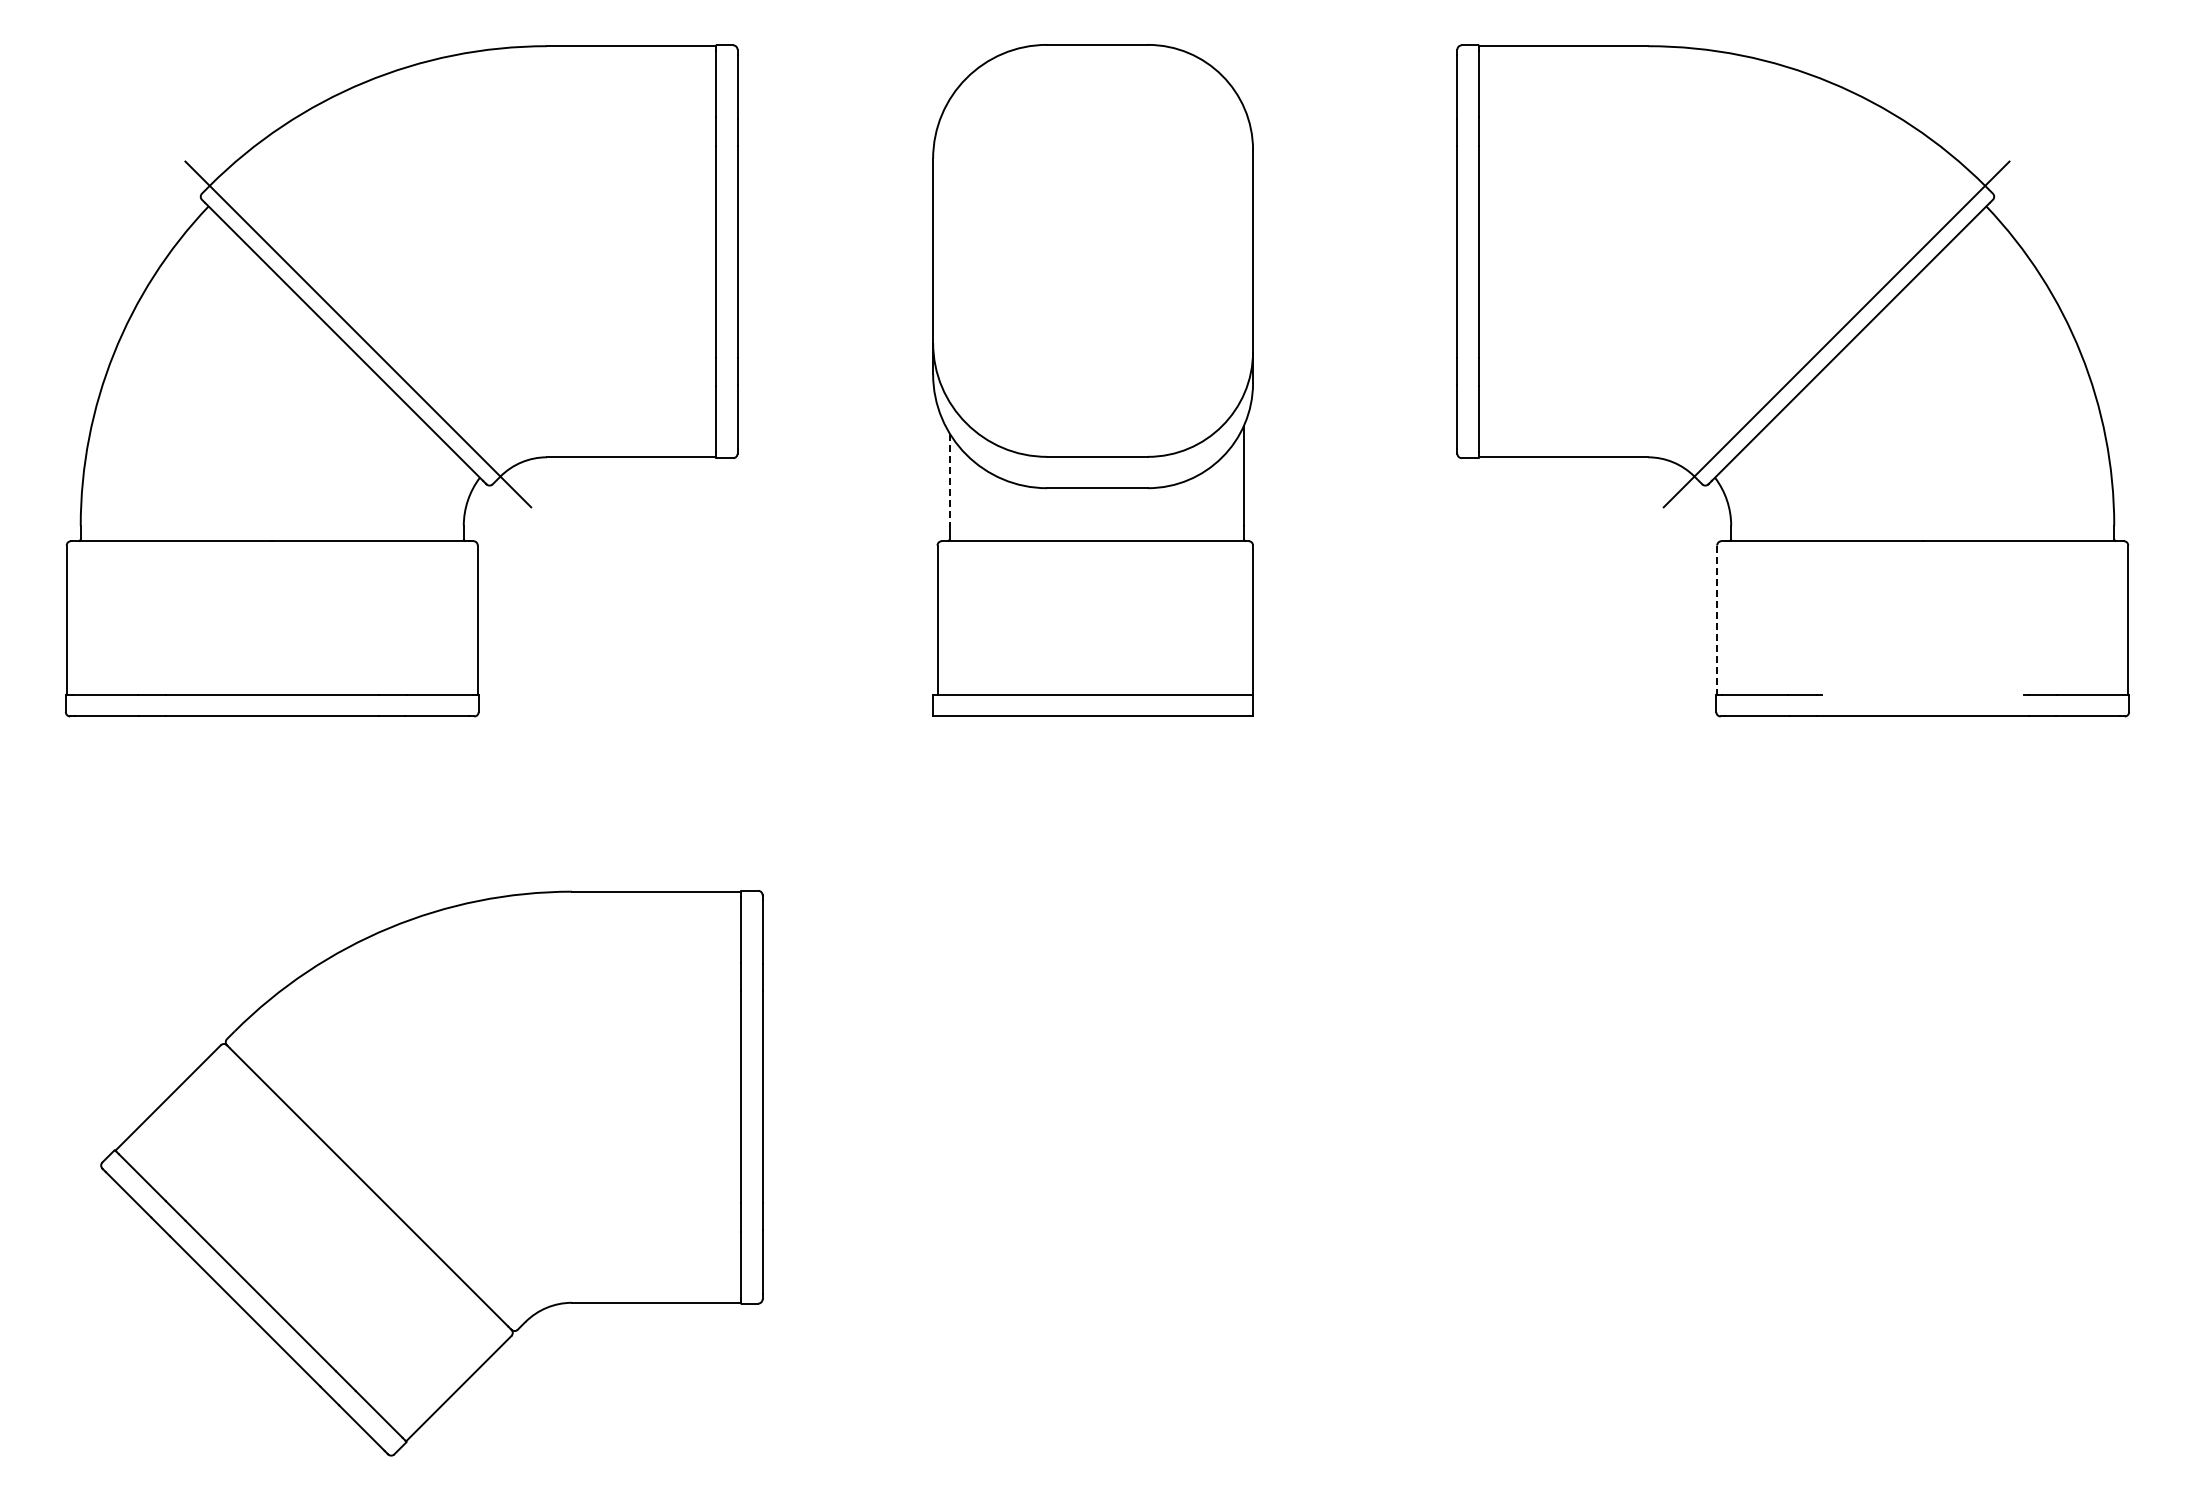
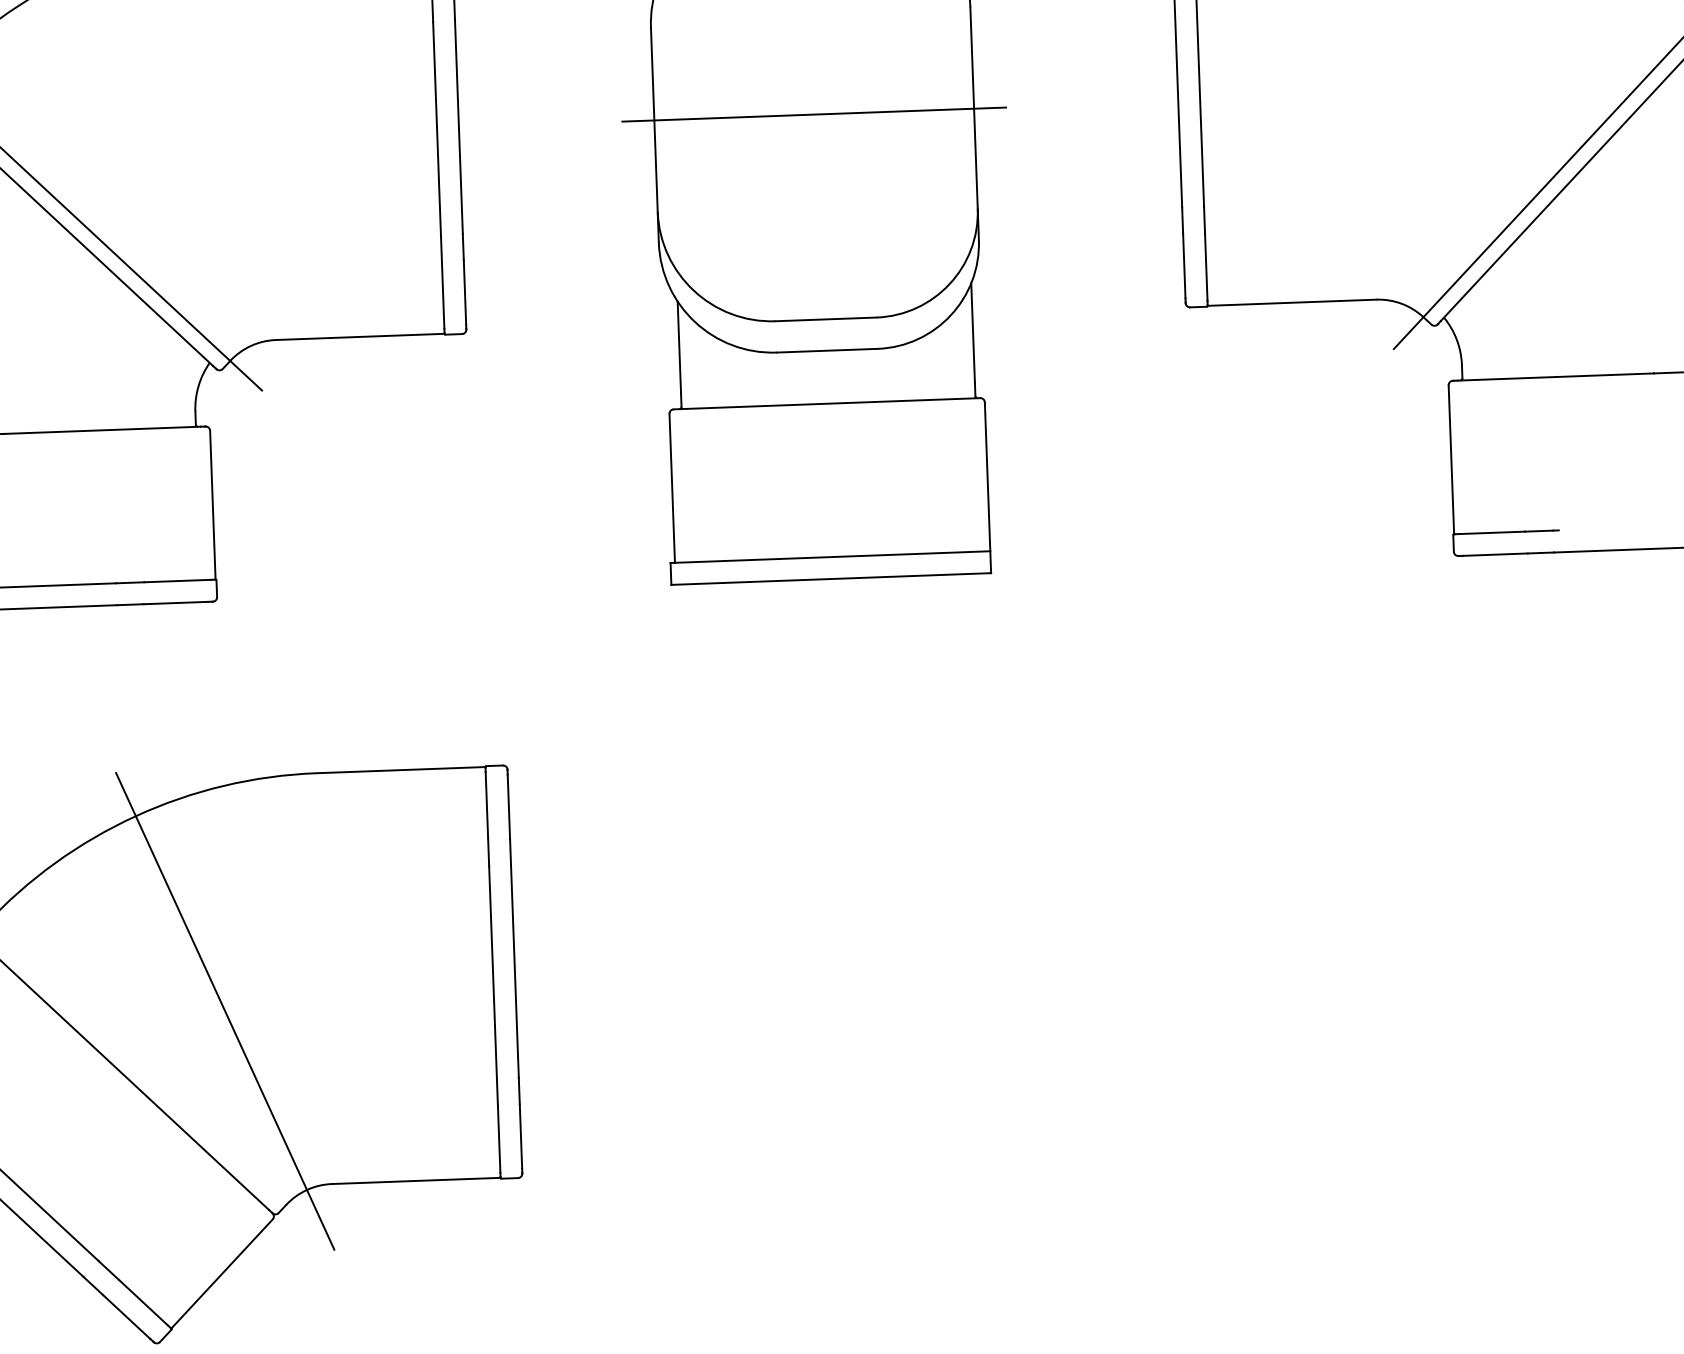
line: (1093, 251) -> (814, 114), added
line: (949, 480) -> (679, 348), dashed -> solid
line: (1717, 620) -> (1451, 460), dashed -> solid
line: (471, 1126) -> (225, 1011), added

